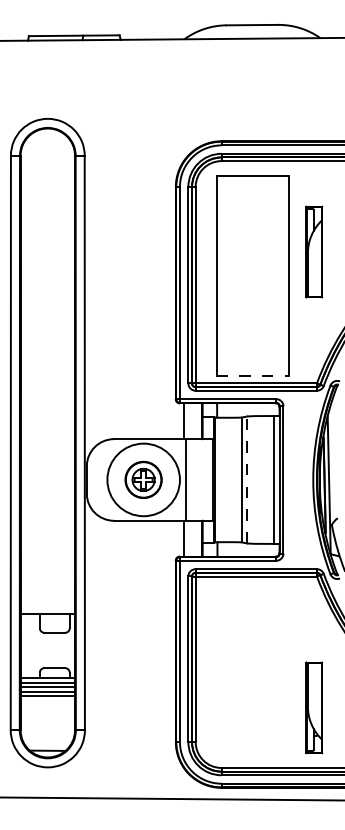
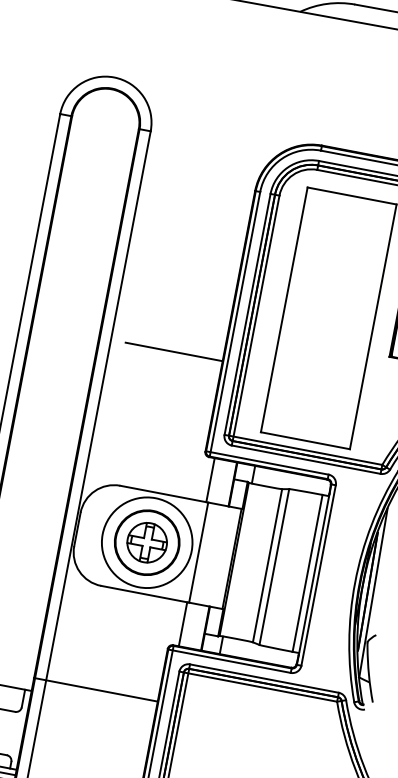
line: (135, 325) -> (173, 351), added
line: (253, 375) -> (306, 440), dashed -> solid
part: (143, 479) -> (147, 542), size x1.43
line: (247, 479) -> (274, 566), dashed -> solid
line: (124, 603) -> (94, 689), added

